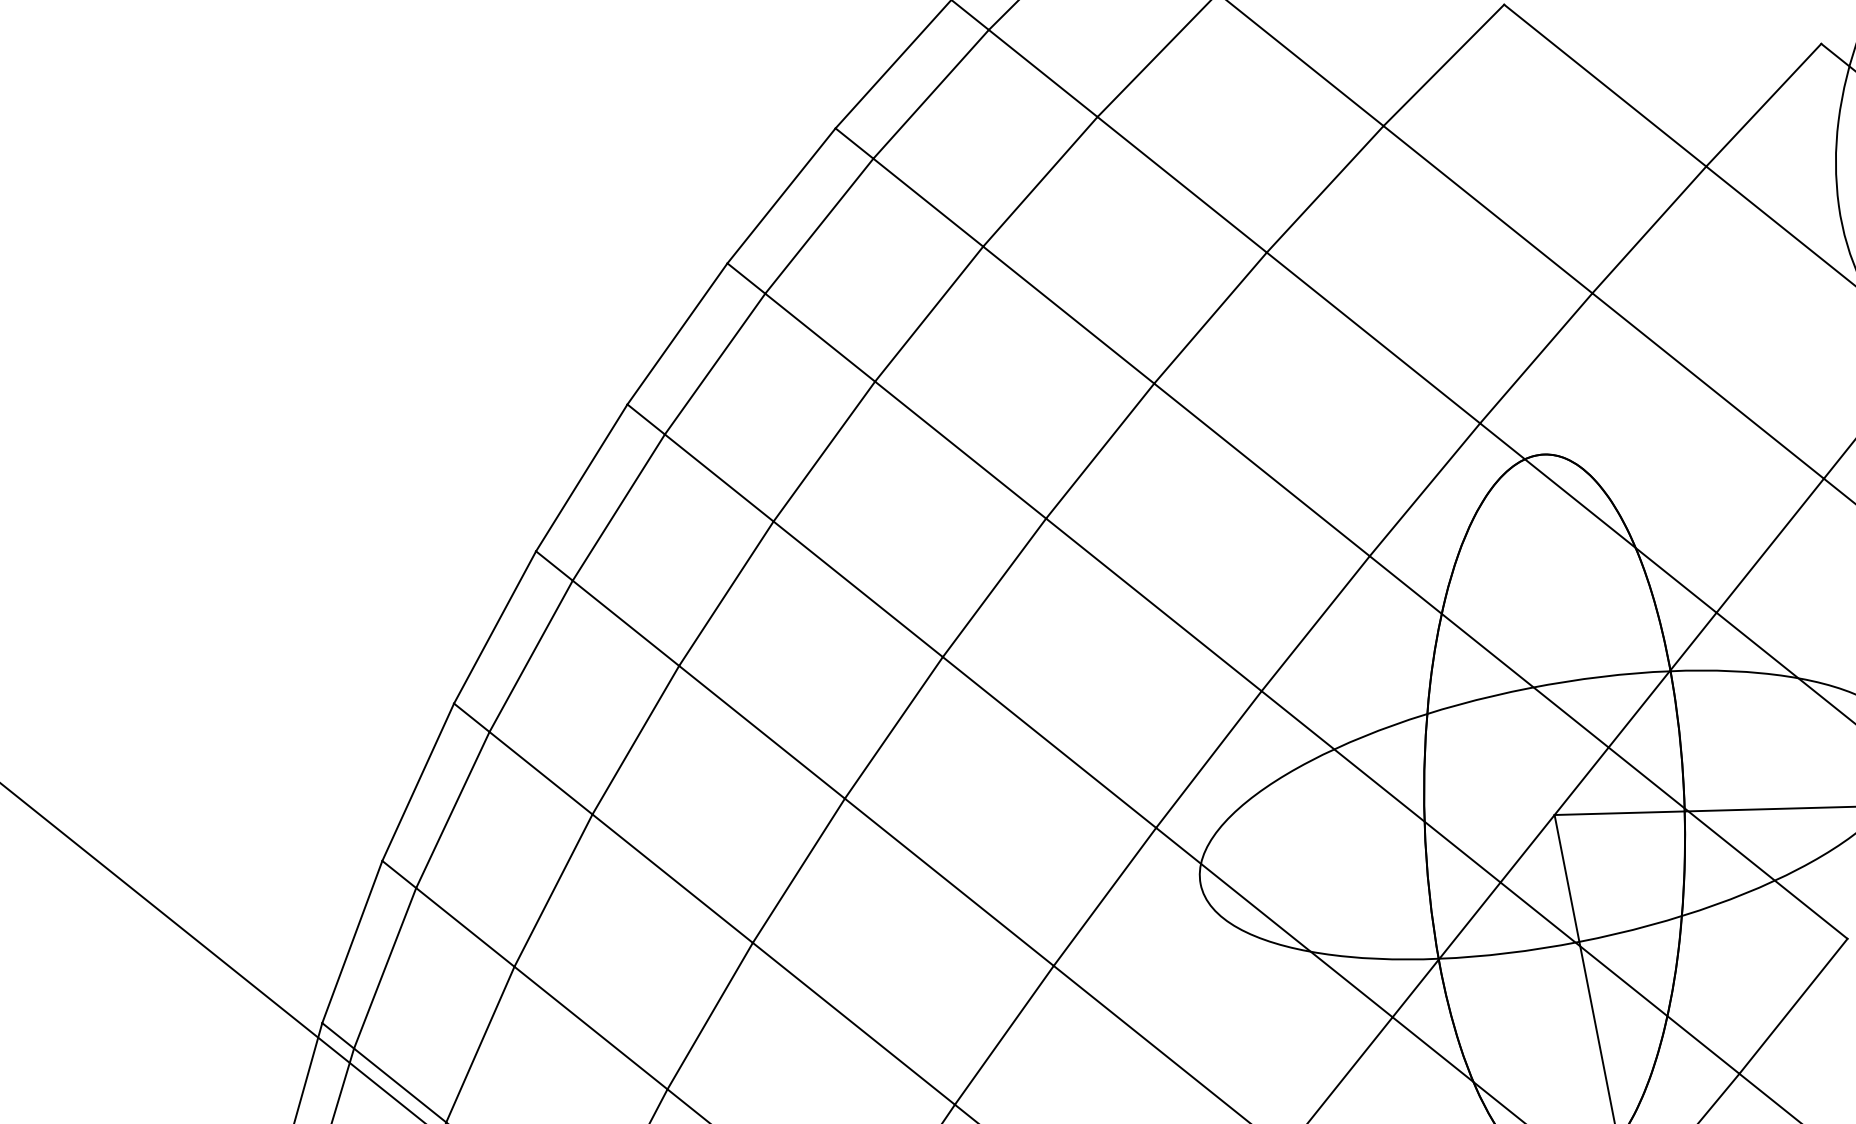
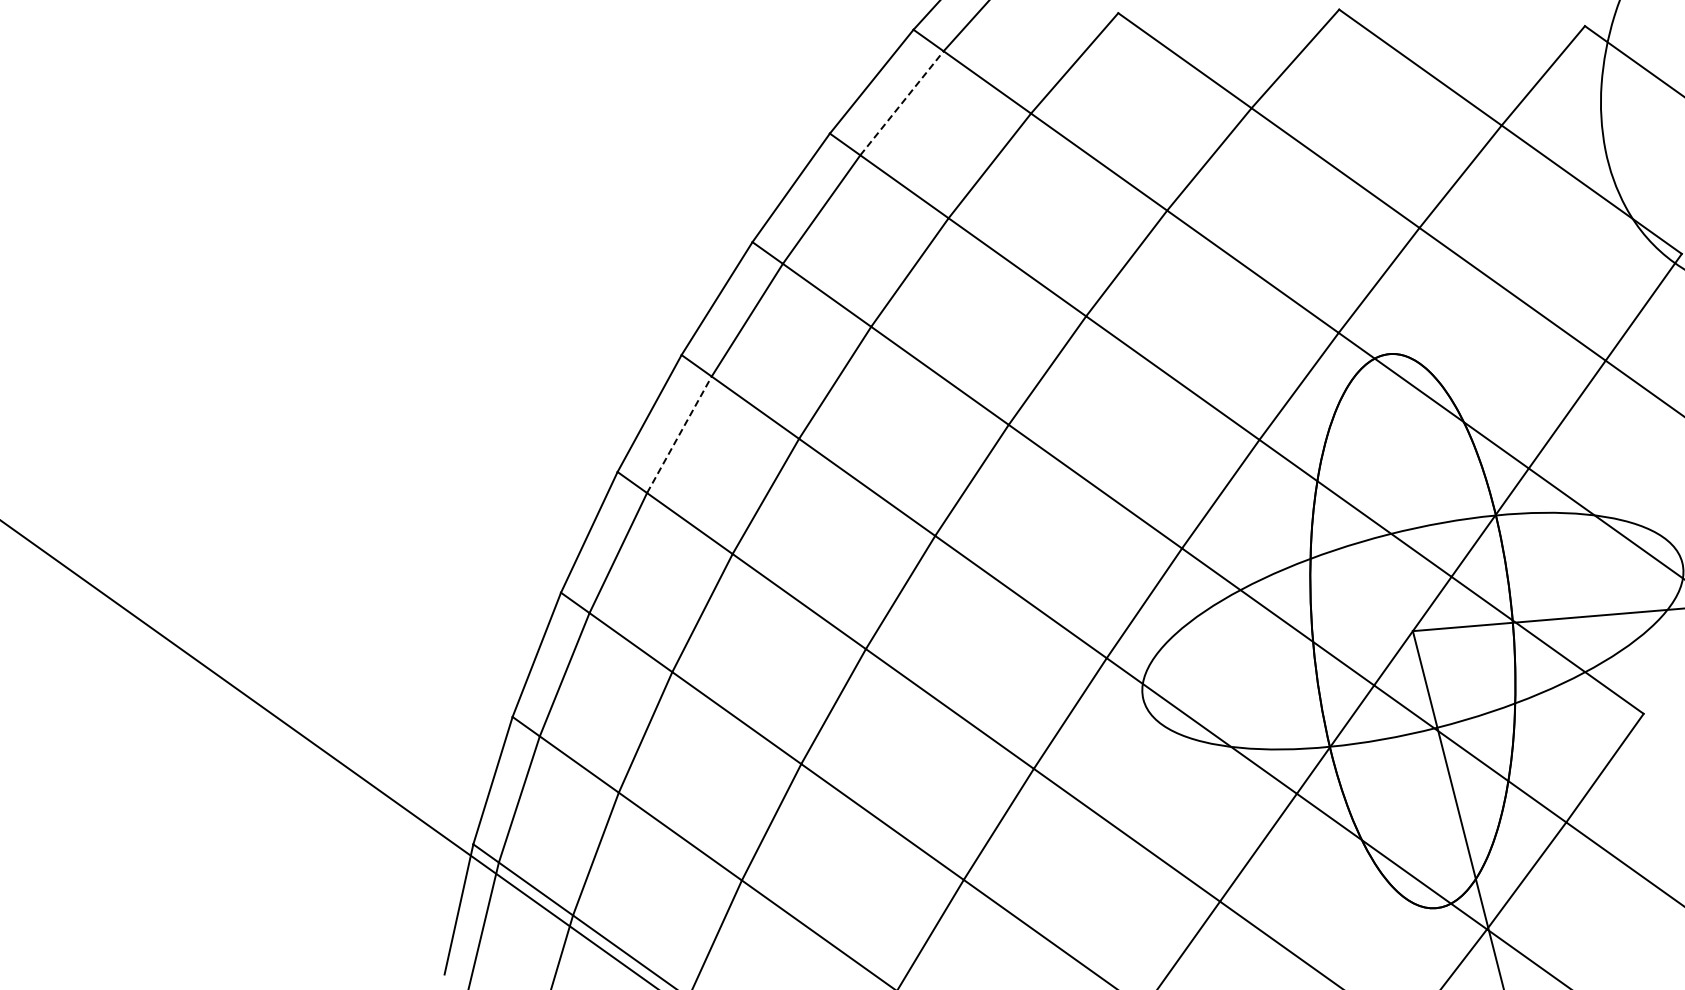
line: (931, 94) -> (902, 103), solid -> dashed
line: (618, 507) -> (679, 434), solid -> dashed

